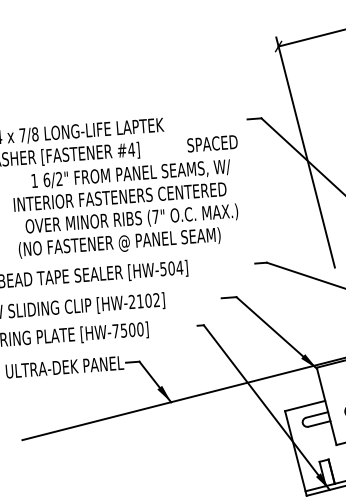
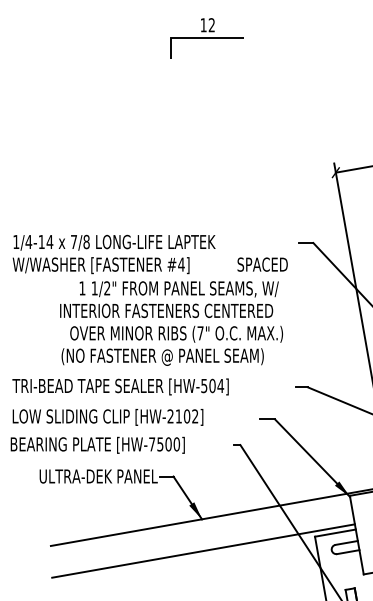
text: (46, 180) -> (94, 288), 6/2" -> 1/2"
line: (174, 433) -> (203, 550), added

